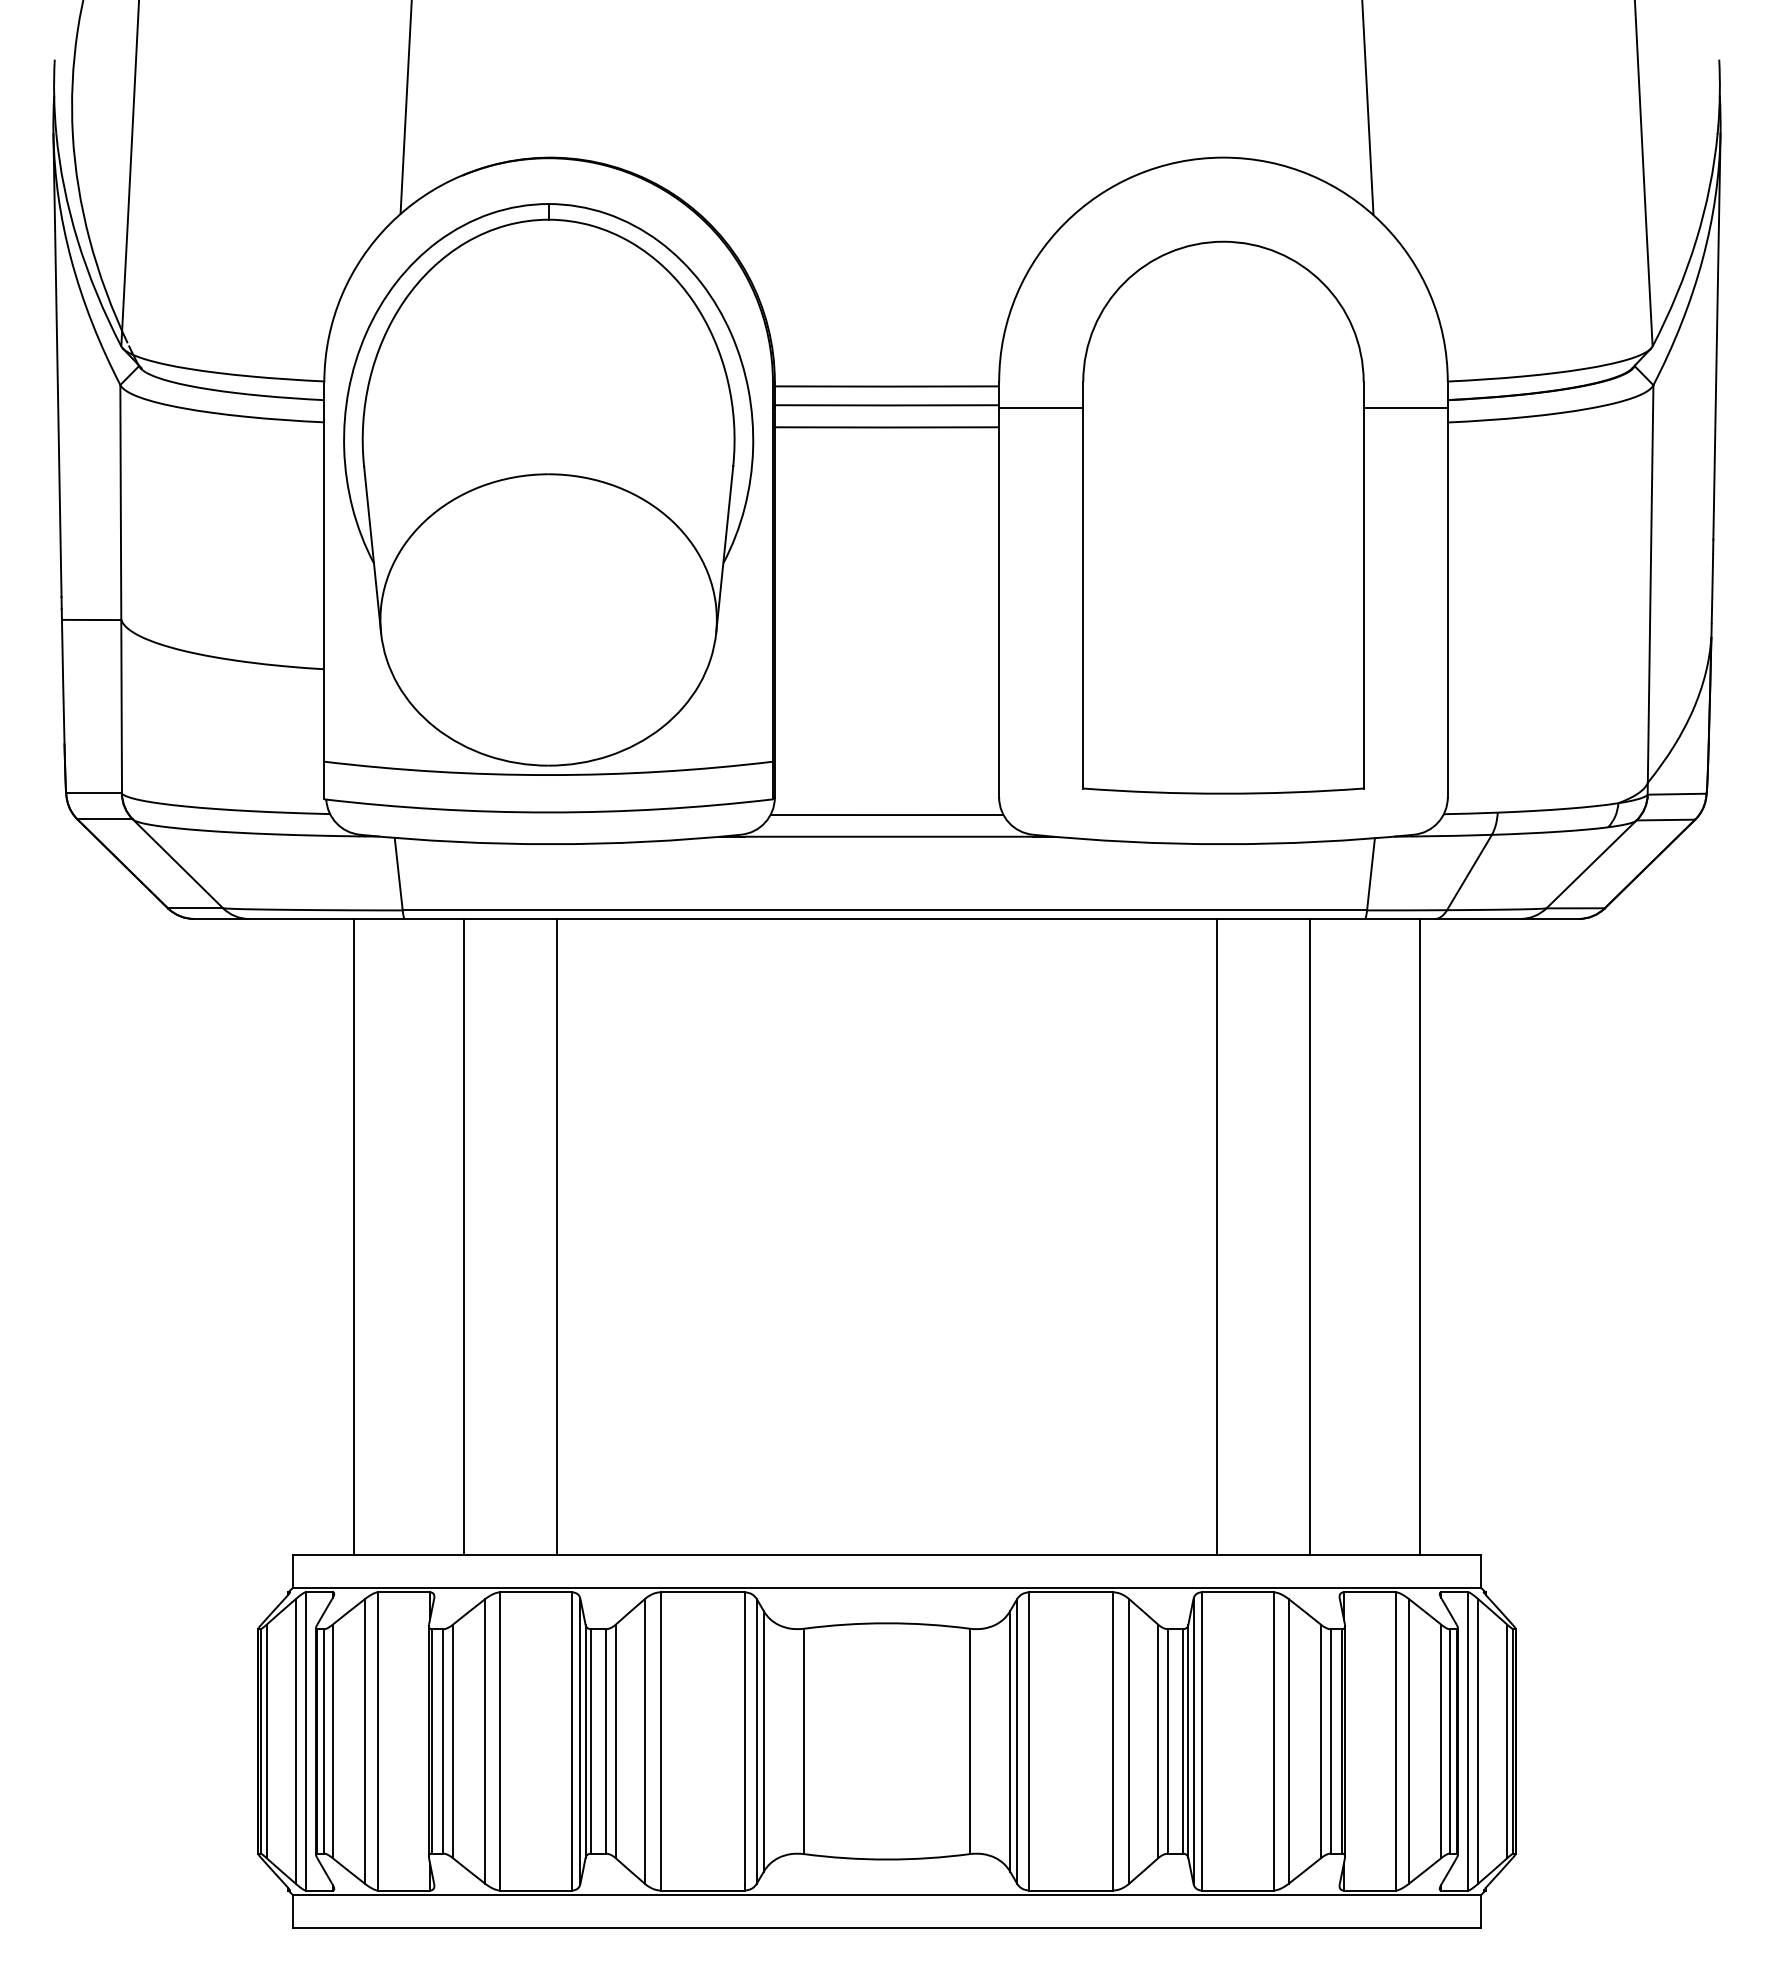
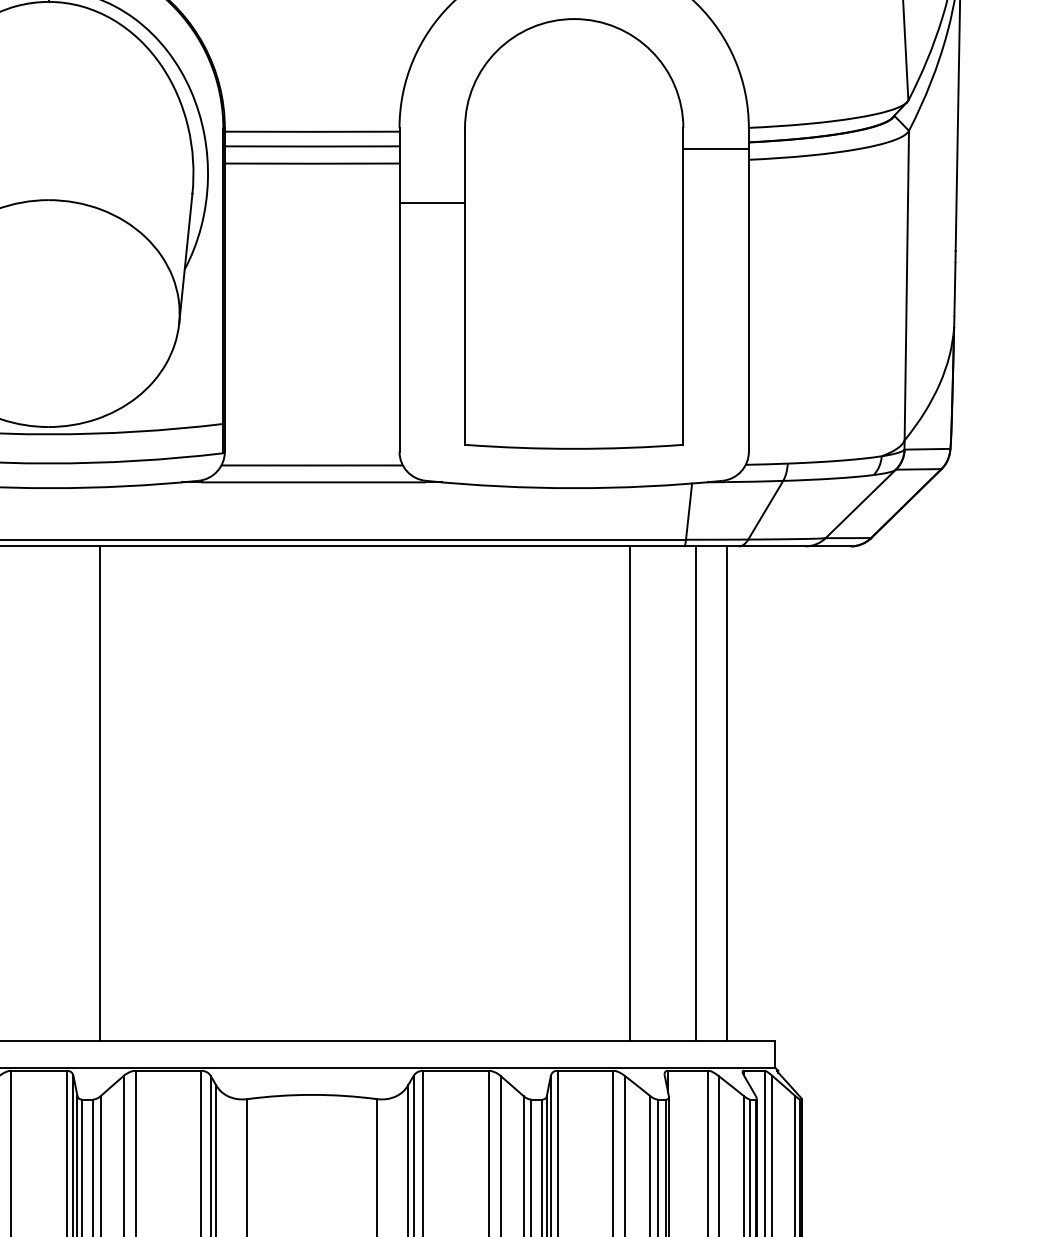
line: (1041, 408) -> (432, 203), moved
line: (557, 1236) -> (99, 793), moved
line: (1216, 1236) -> (629, 793), moved
line: (1310, 1236) -> (695, 793), moved

